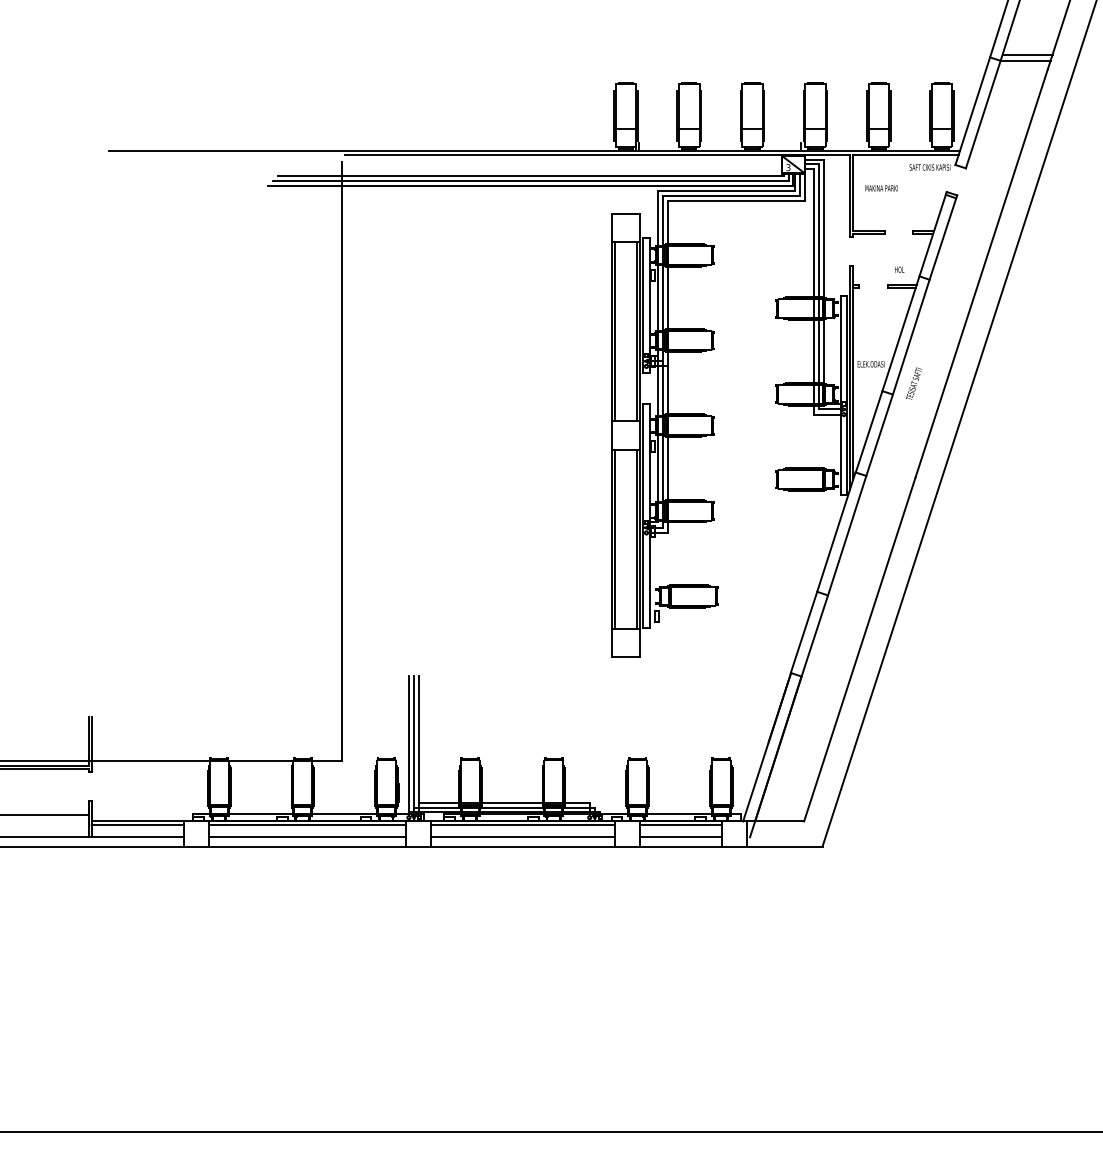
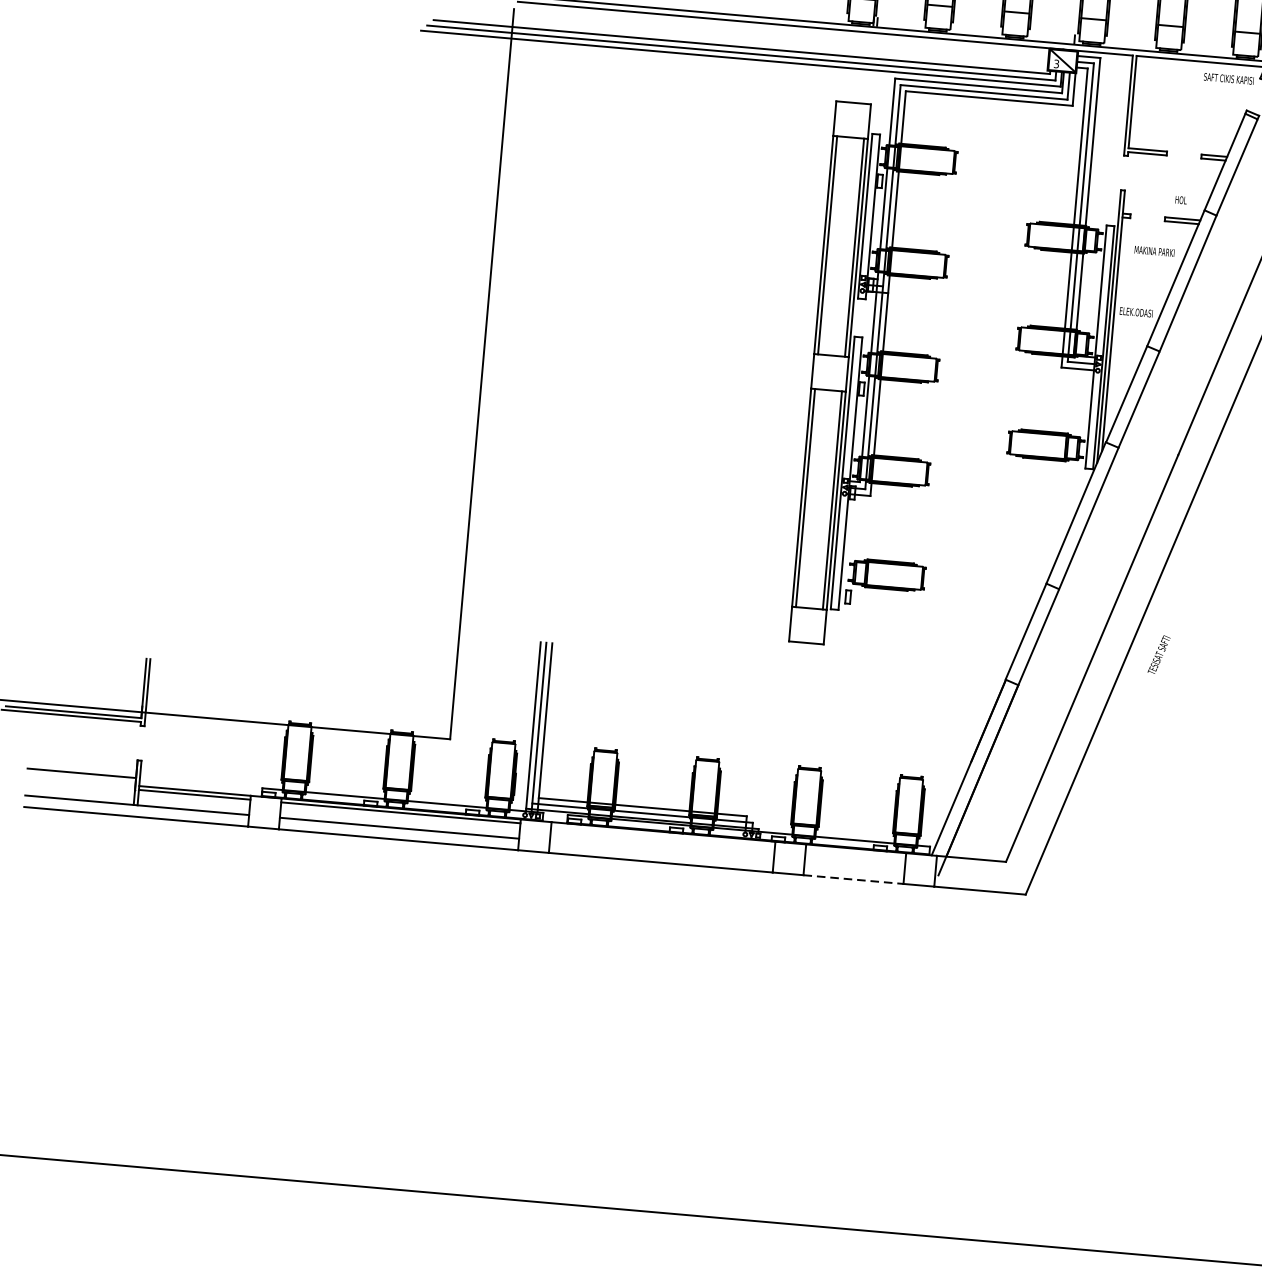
text: (881, 188) -> (1154, 251), moved
text: (914, 383) -> (1159, 654), moved
line: (522, 824) -> (662, 835), removed
line: (681, 824) -> (856, 852), removed
line: (522, 837) -> (661, 851), removed
line: (681, 837) -> (854, 868), removed
line: (681, 846) -> (853, 879), solid -> dashed

